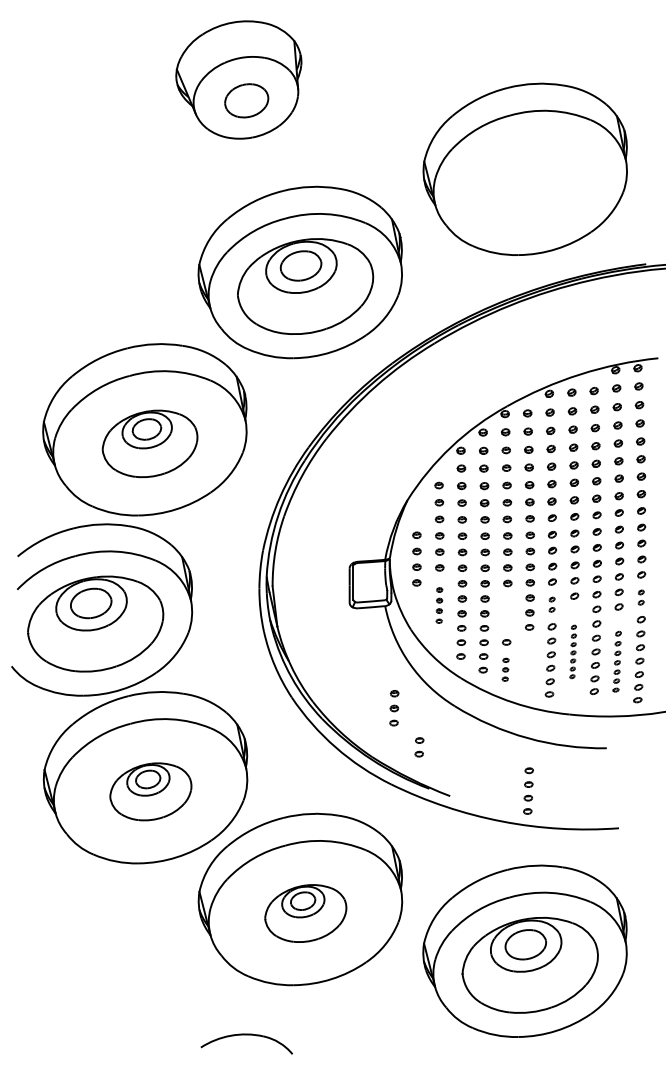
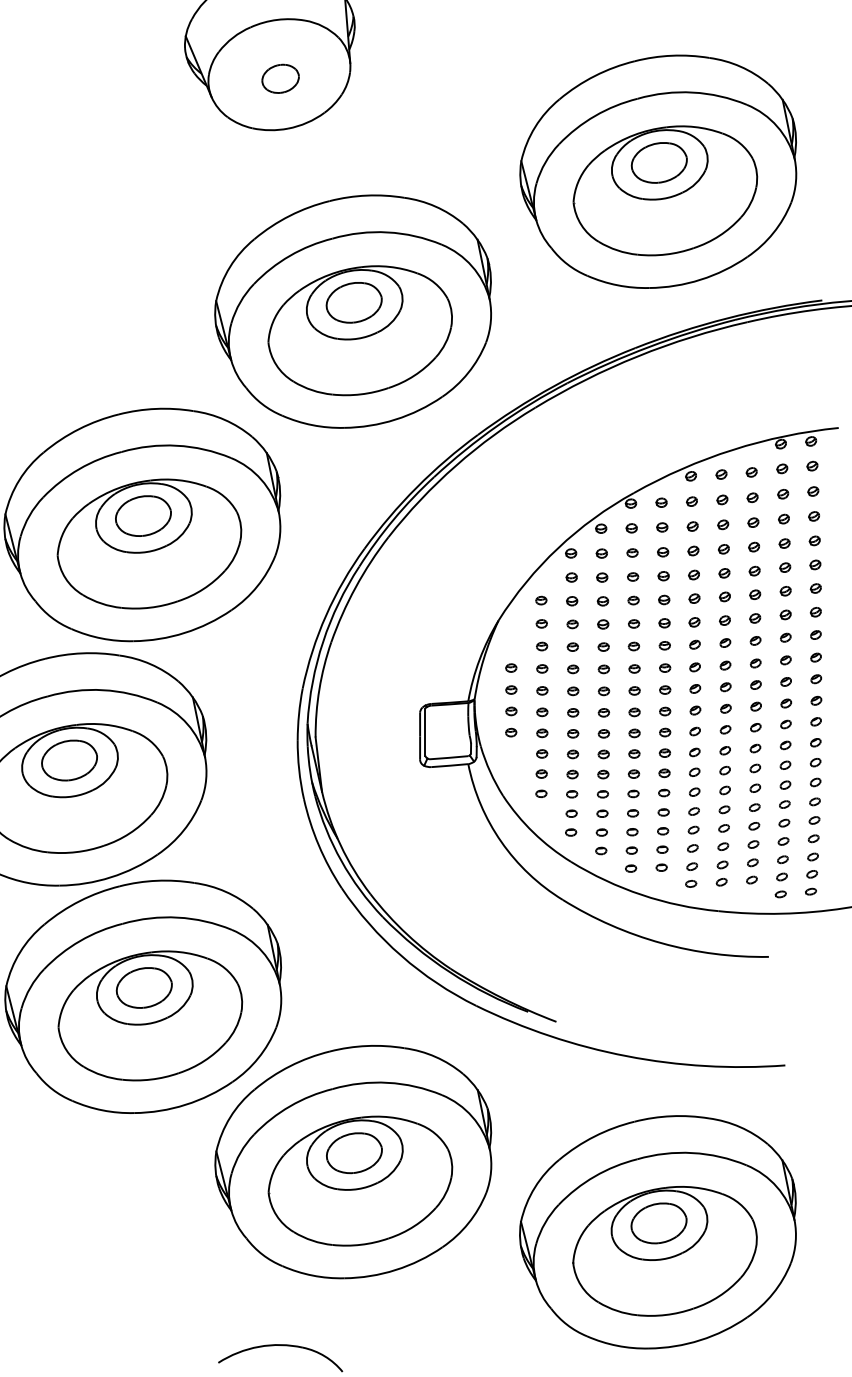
part: (246, 100) -> (280, 78), size x0.62
part: (530, 183) -> (665, 190), added
part: (149, 443) -> (148, 543), size x1.43
part: (640, 597) -> (814, 752), size x1.43
part: (551, 604) -> (693, 761), size x1.43
part: (439, 605) -> (541, 763), size x1.43
part: (572, 651) -> (722, 825), size x1.67
part: (616, 661) -> (782, 839), size x1.43
part: (505, 669) -> (631, 850), size x1.43
part: (394, 708) -> (634, 774), moved
part: (419, 747) -> (514, 955), removed
part: (528, 790) -> (662, 839), moved
part: (150, 791) -> (149, 1015), size x1.67
part: (305, 913) -> (360, 1181), size x1.67

